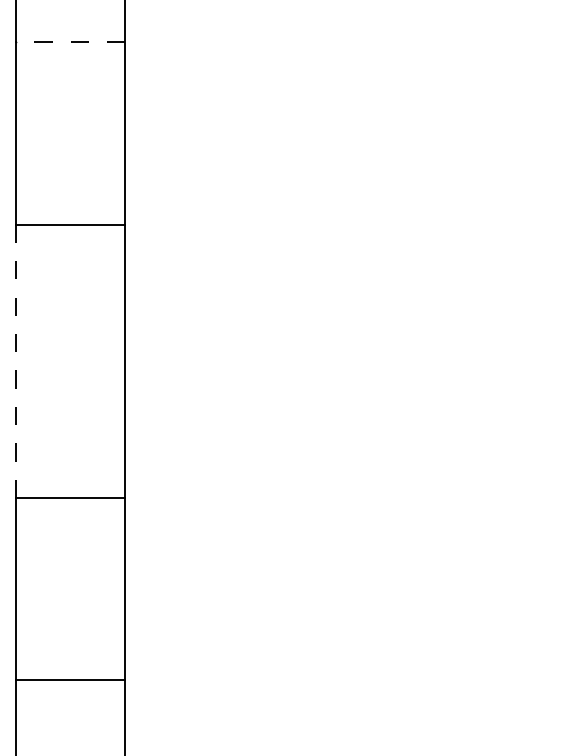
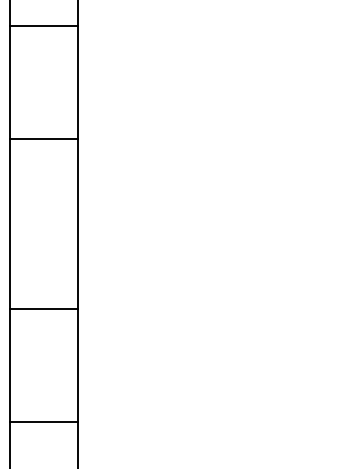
line: (71, 42) -> (44, 26), dashed -> solid
line: (16, 361) -> (10, 224), dashed -> solid

